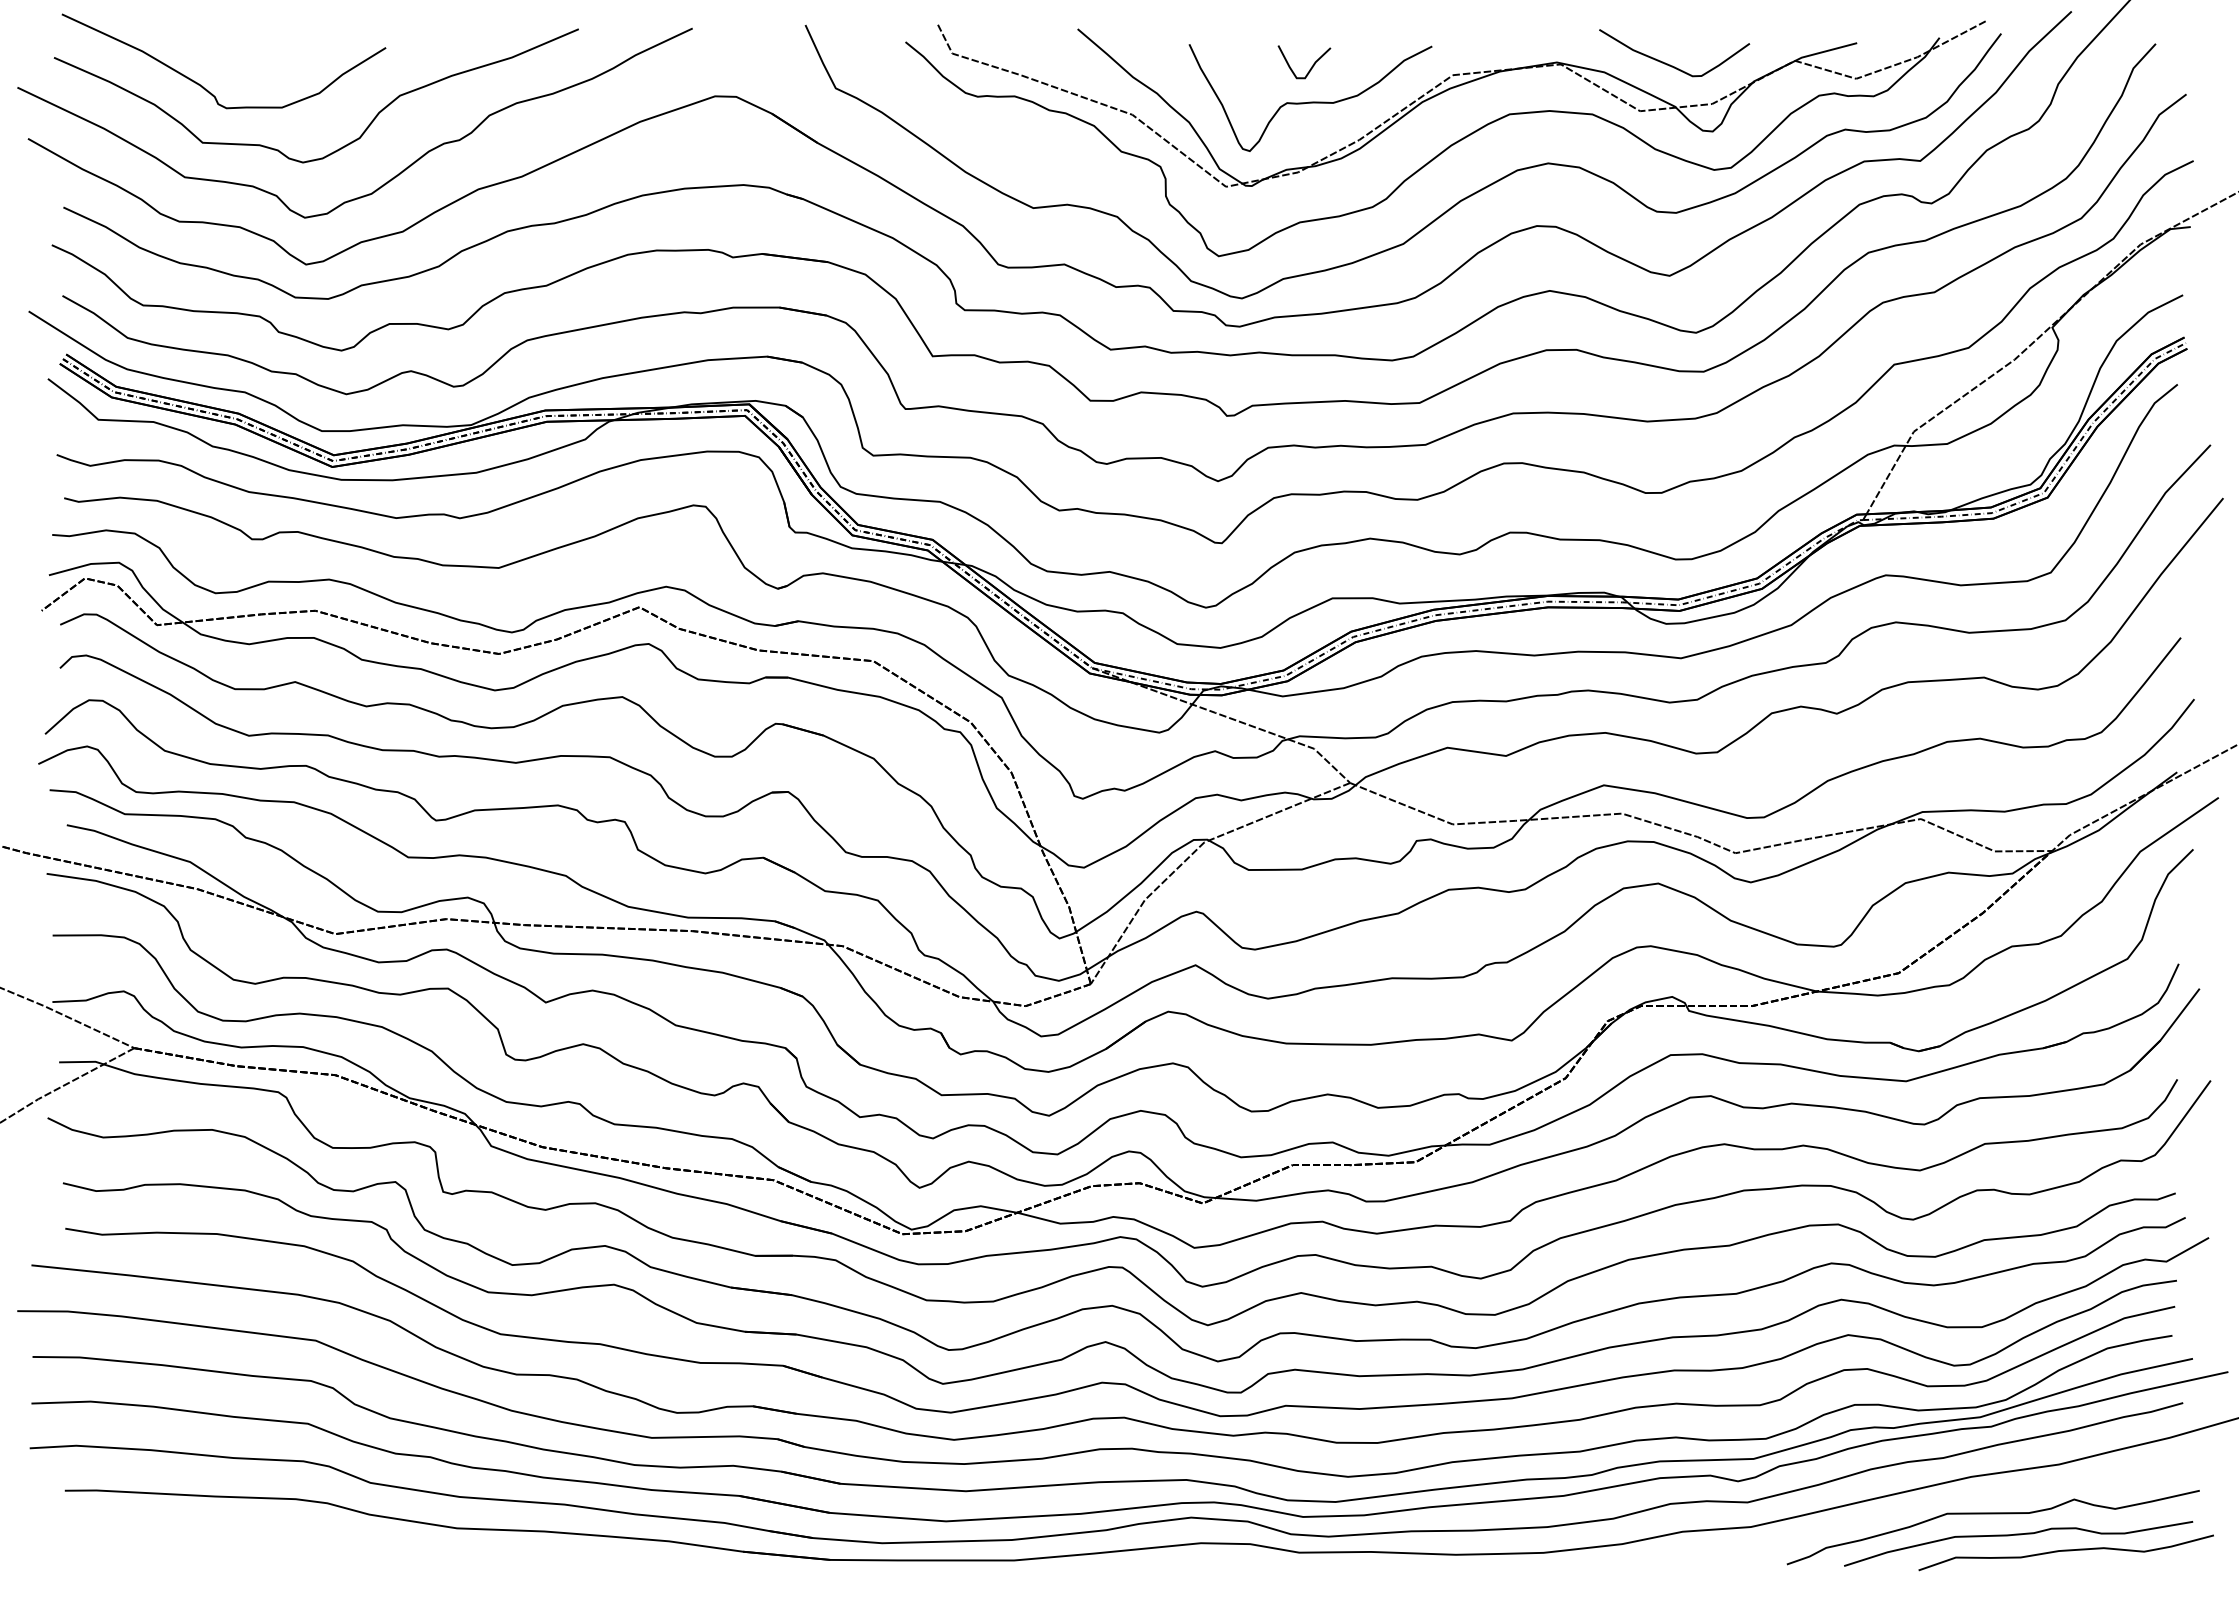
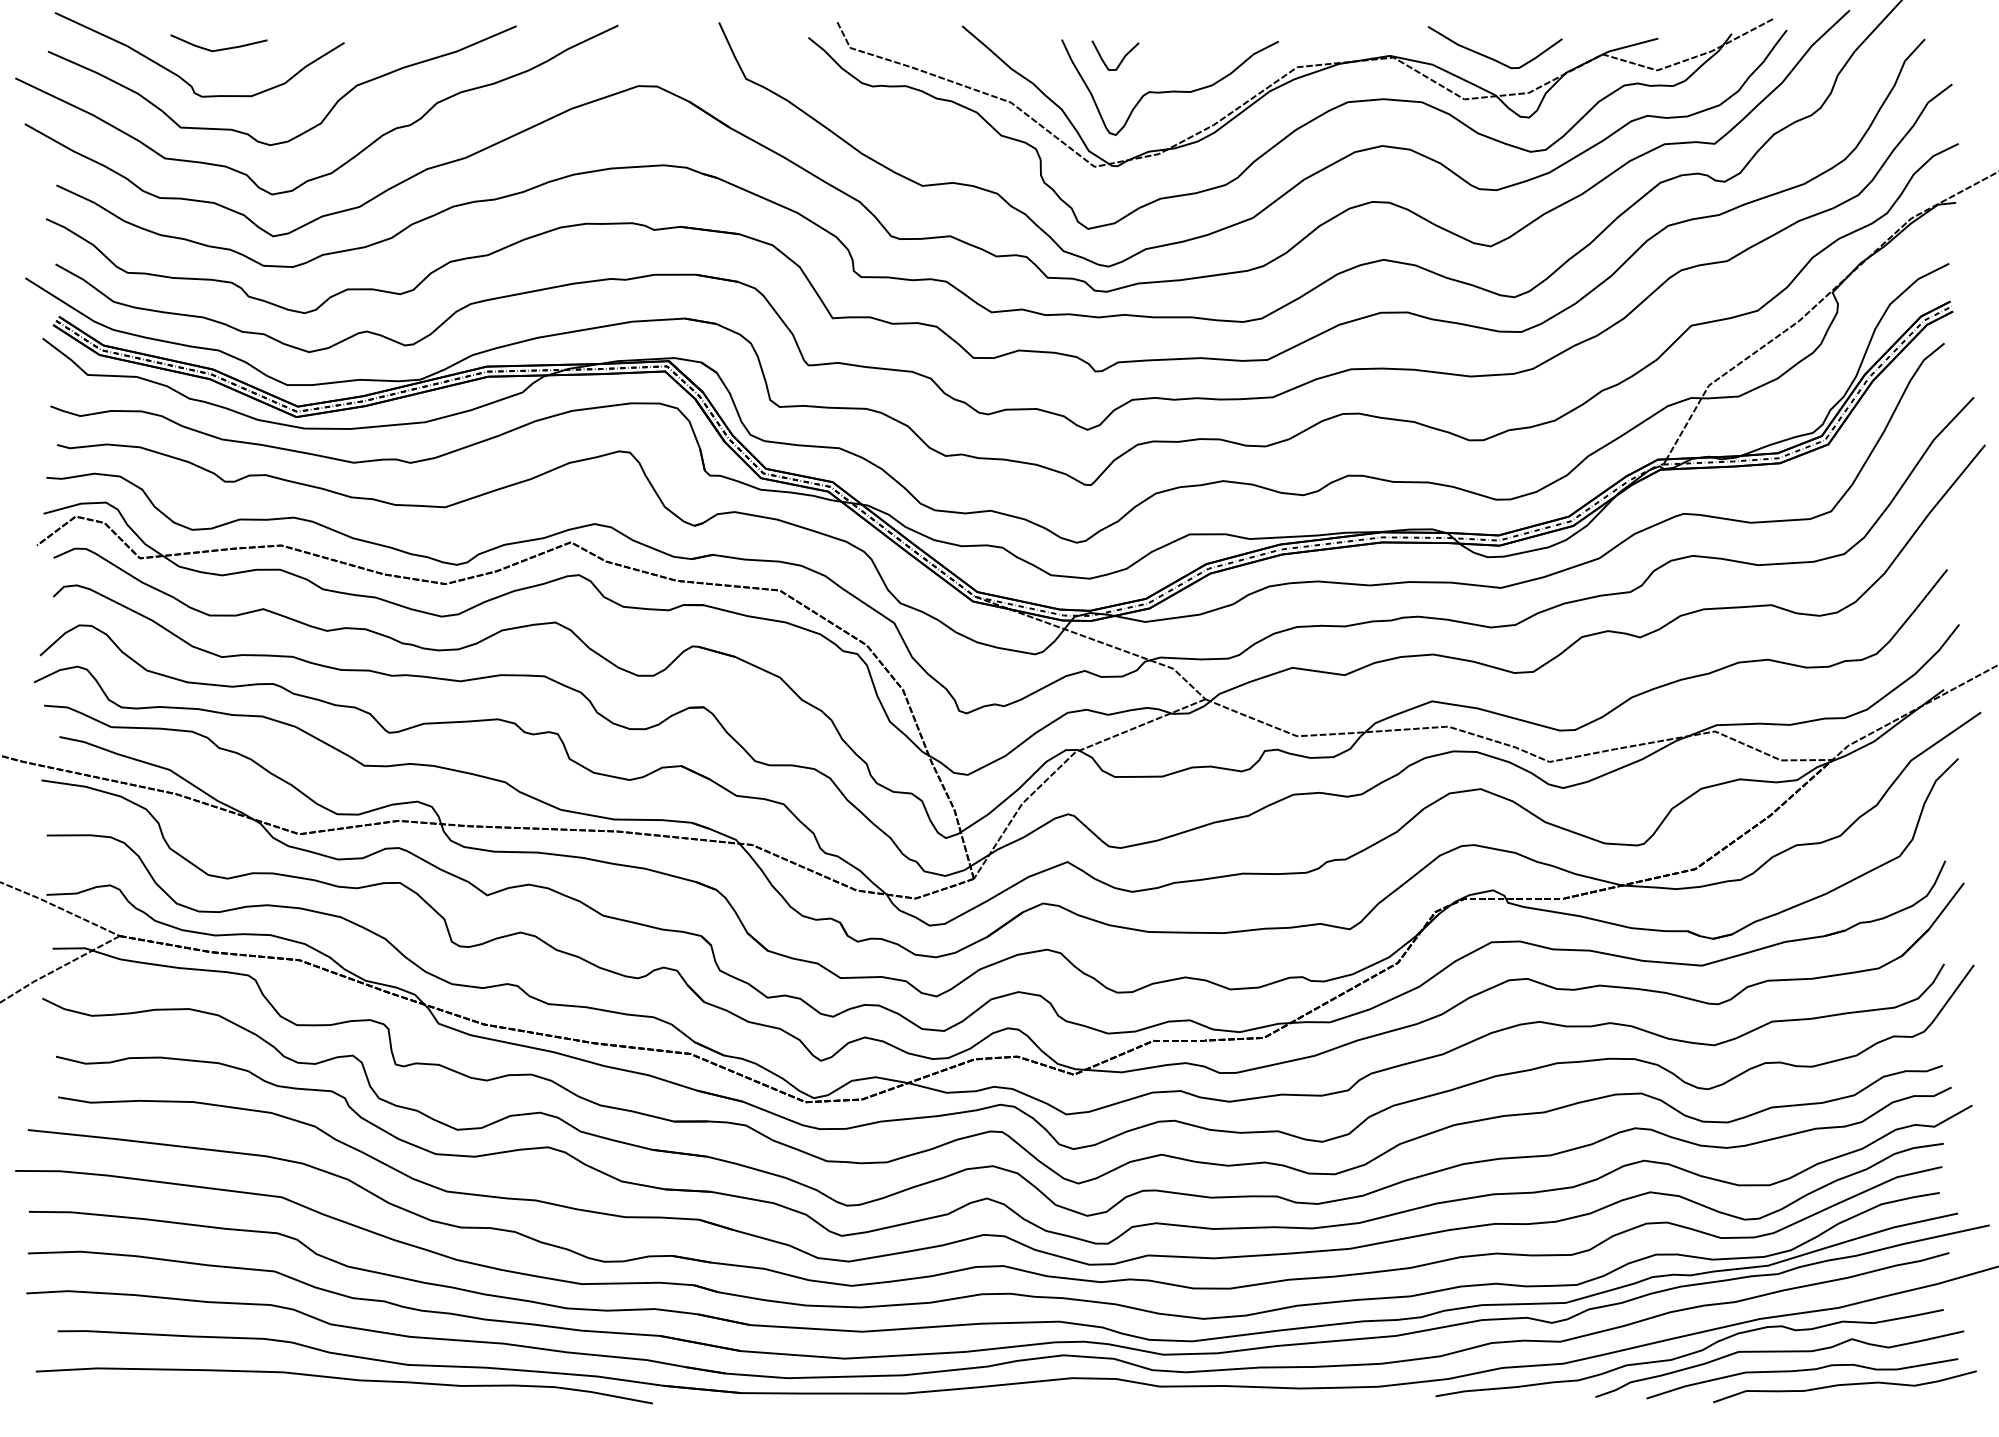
line: (247, 54) -> (220, 48), added
curve: (1311, 66) -> (1121, 59), moved
curve: (1891, 1515) -> (1688, 1353), added
curve: (385, 1544) -> (344, 1379), added

